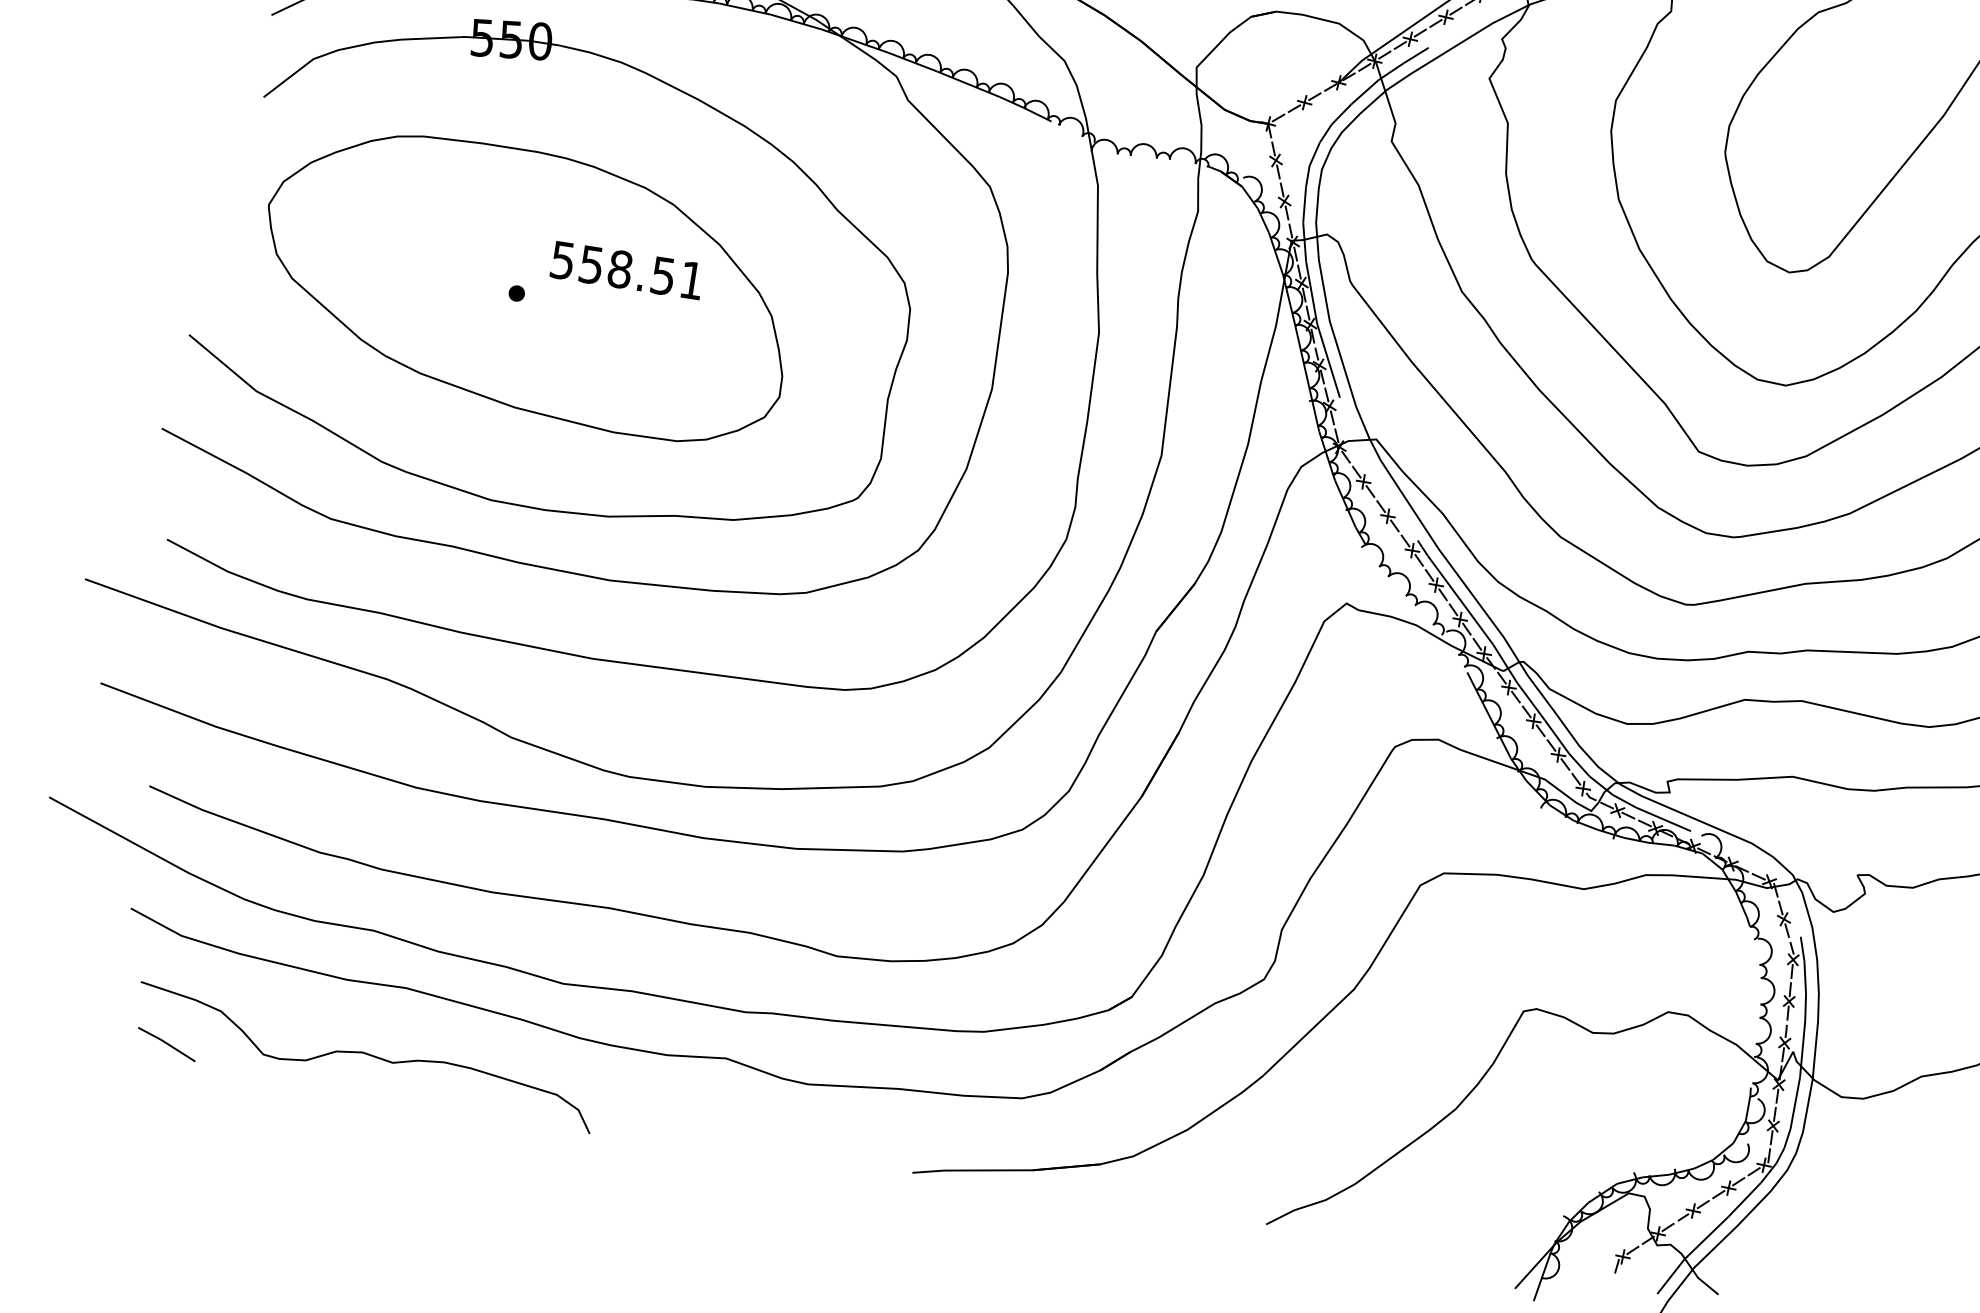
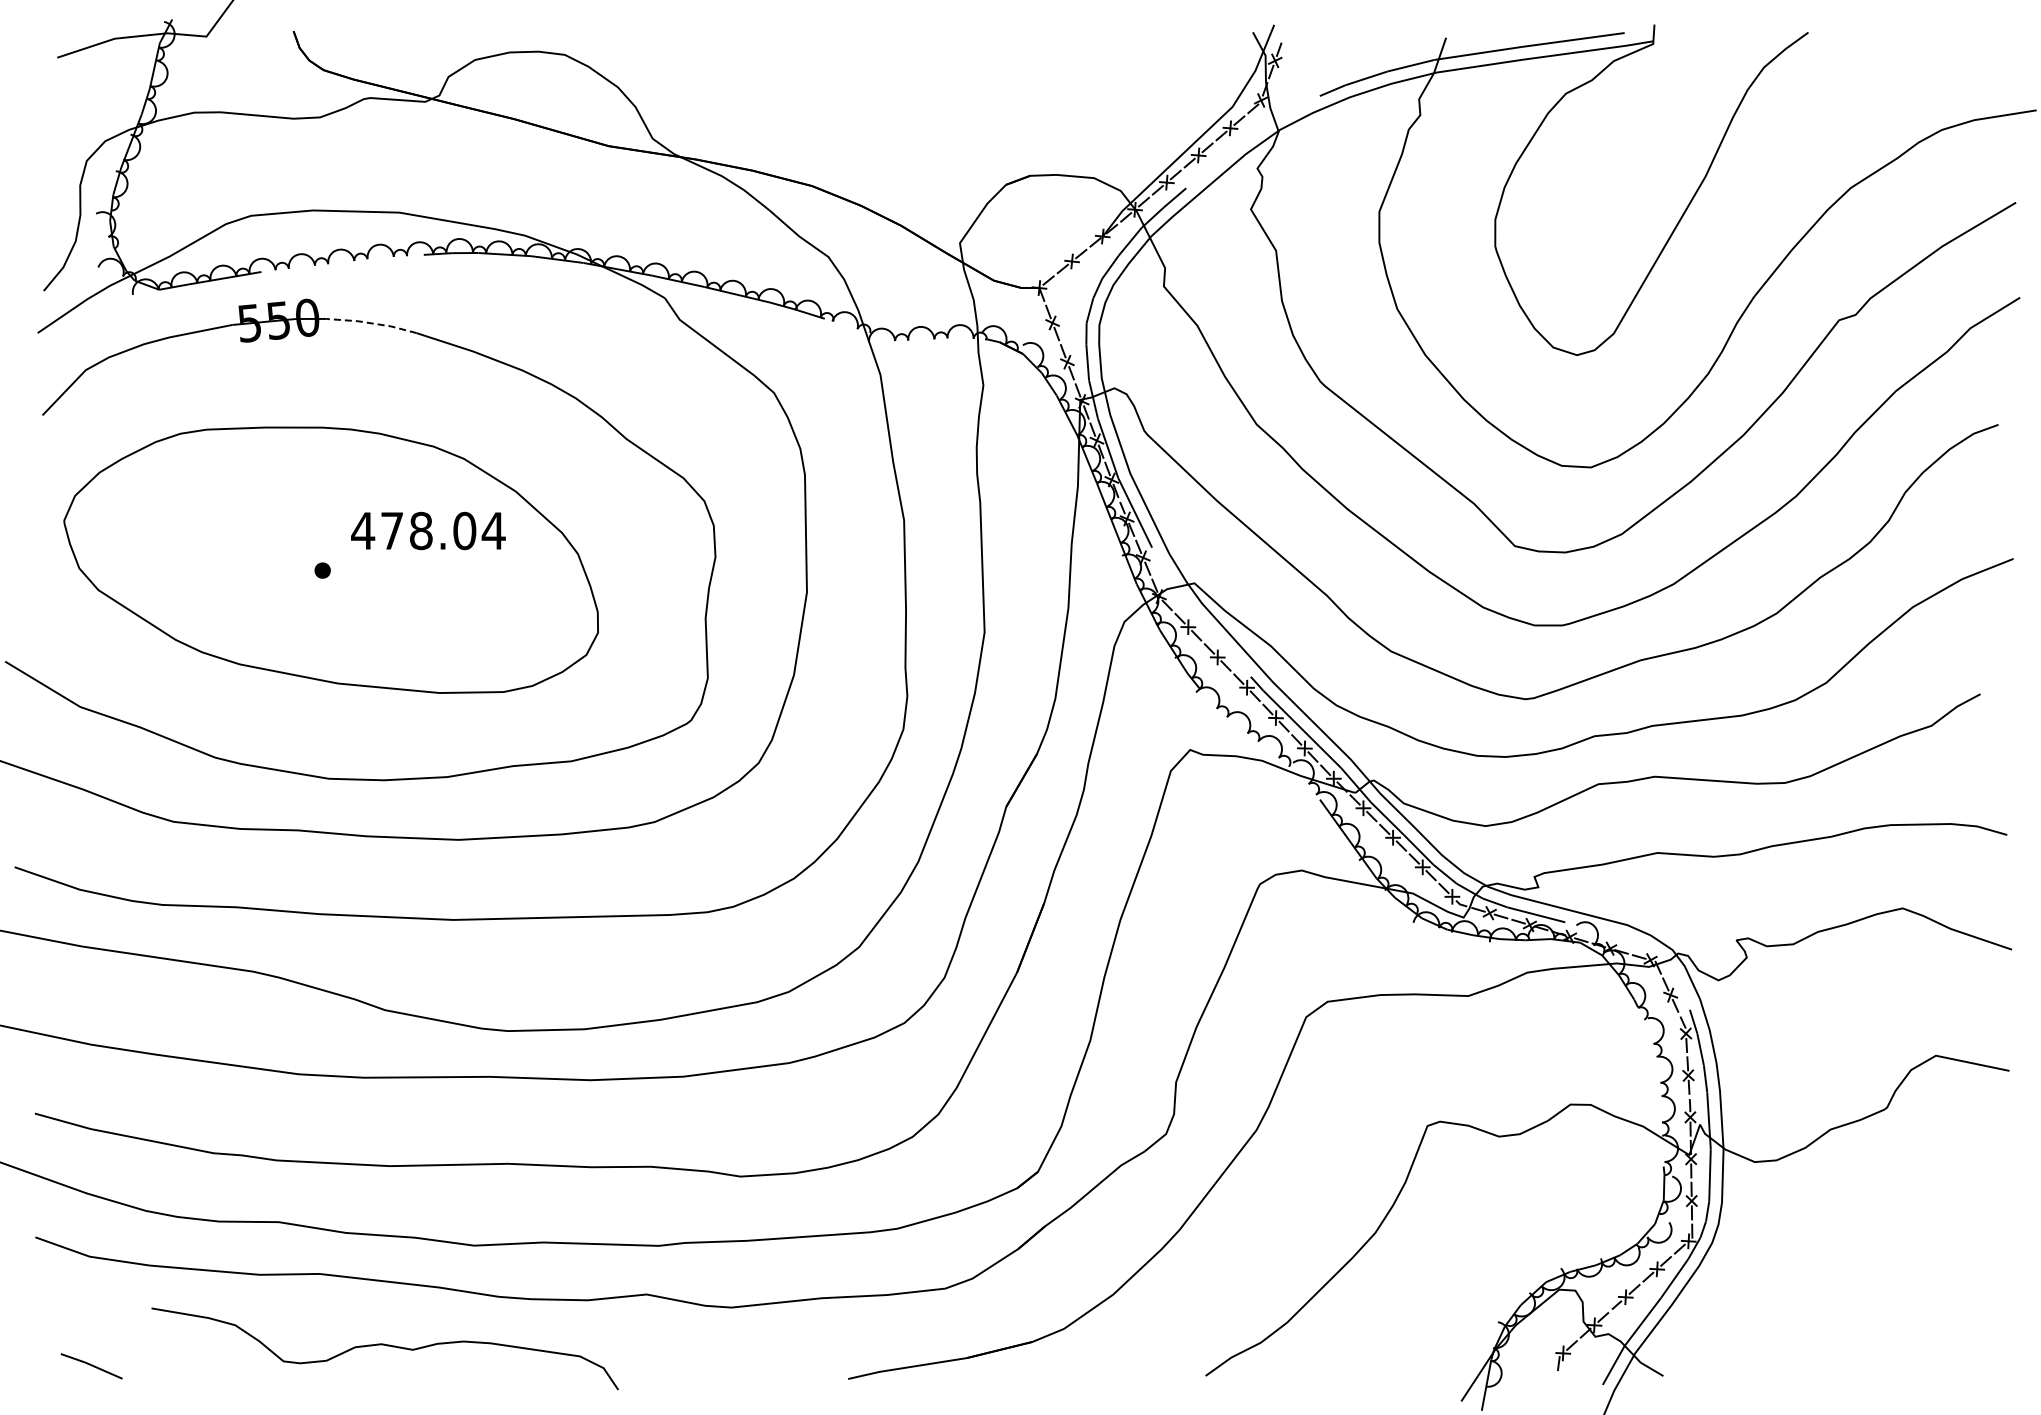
line: (604, 57) -> (373, 323), solid -> dashed
text: (627, 270) -> (428, 530), 558.51 -> 478.04
curve: (365, 1054) -> (384, 1345), moved

